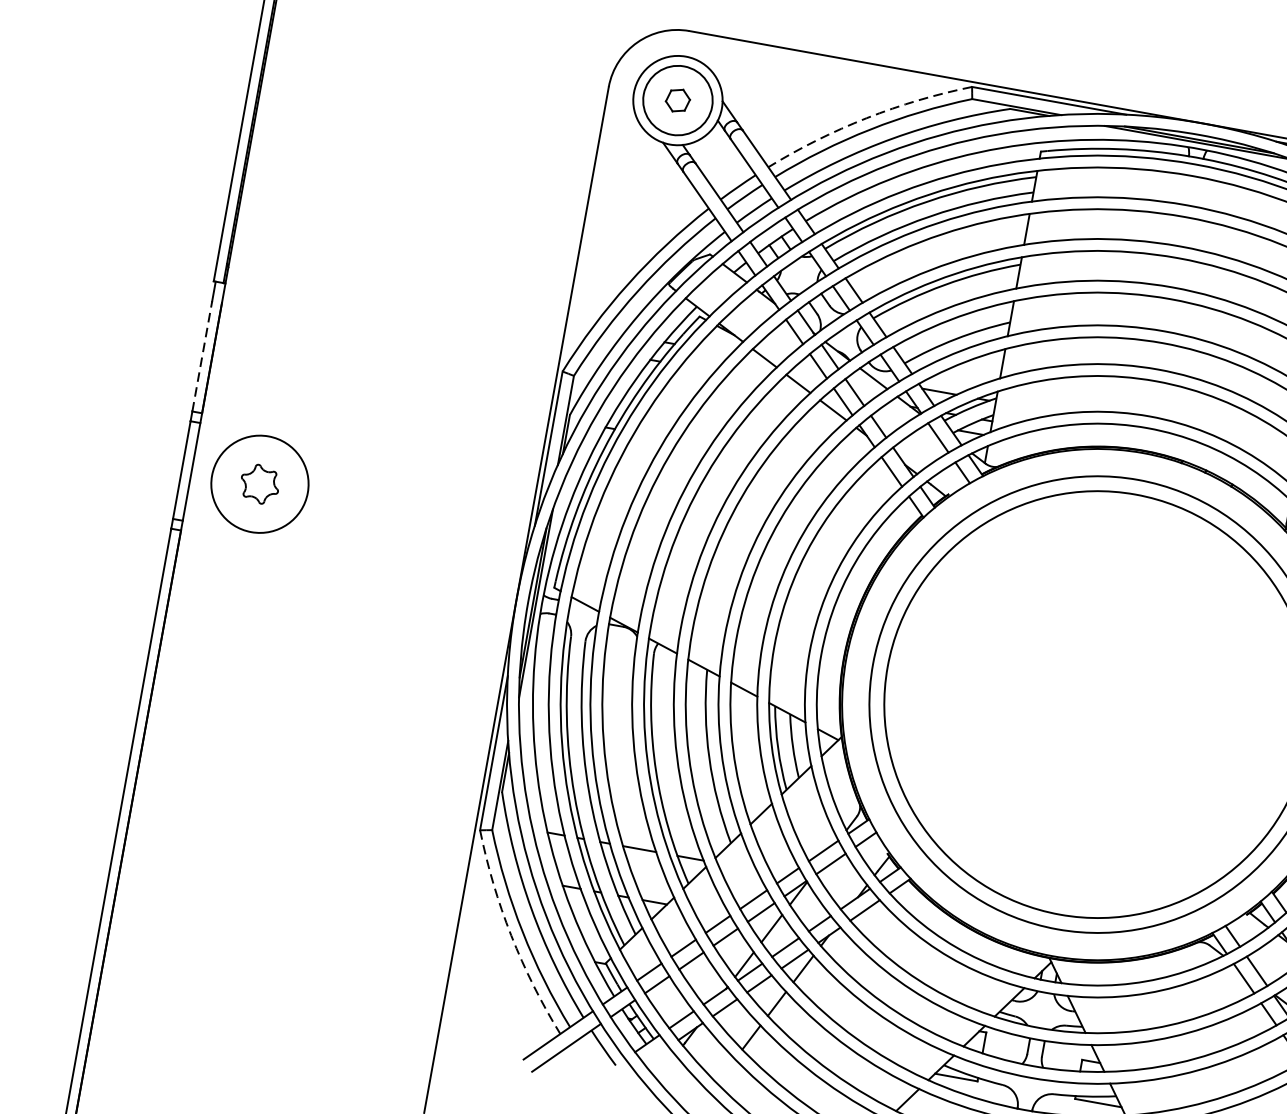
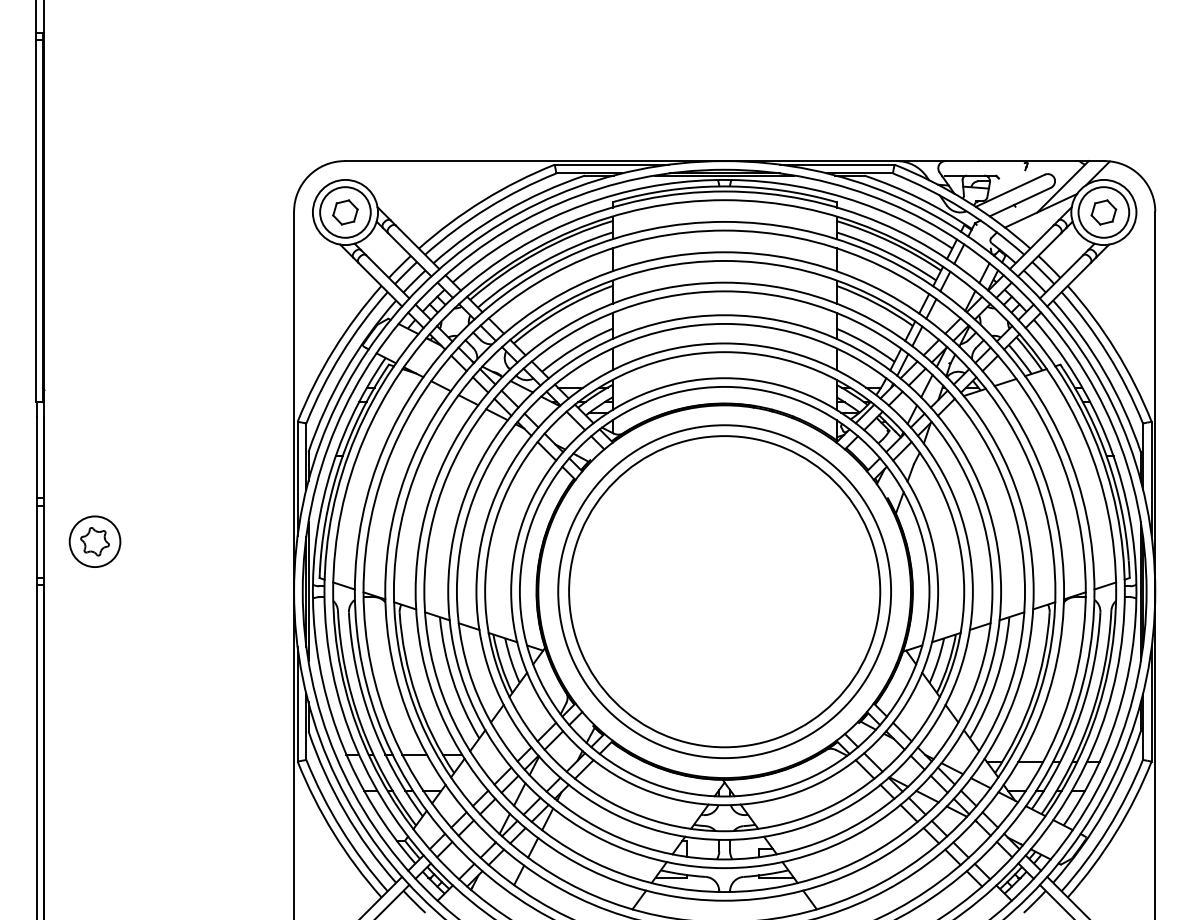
part: (678, 100) -> (345, 212), size x1.43
arc: (867, 117) -> (483, 200), dashed -> solid
line: (202, 356) -> (37, 457), dashed -> solid
circle: (259, 483) -> (94, 541), size x0.71
arc: (510, 936) -> (333, 833), dashed -> solid

